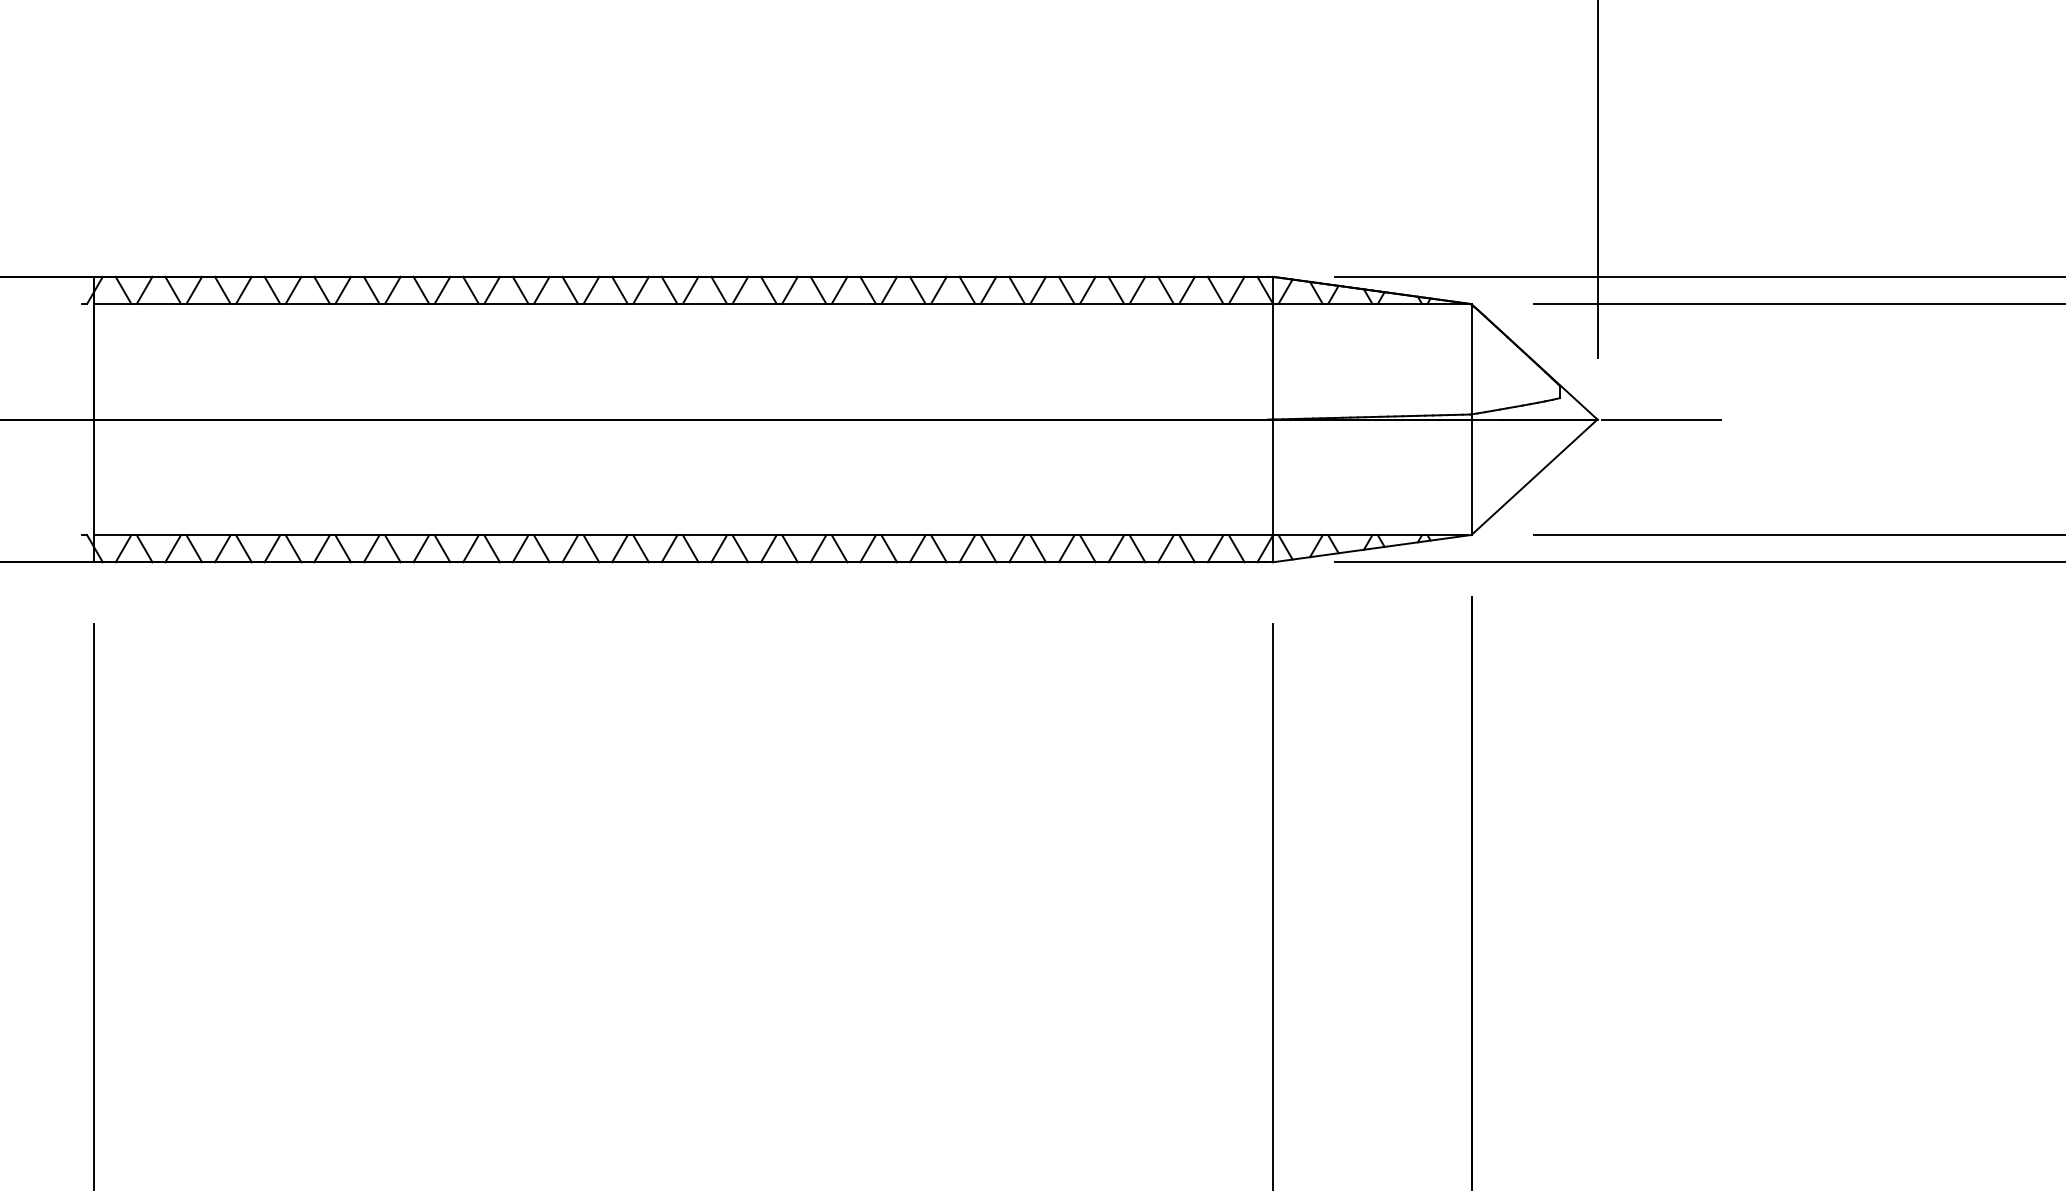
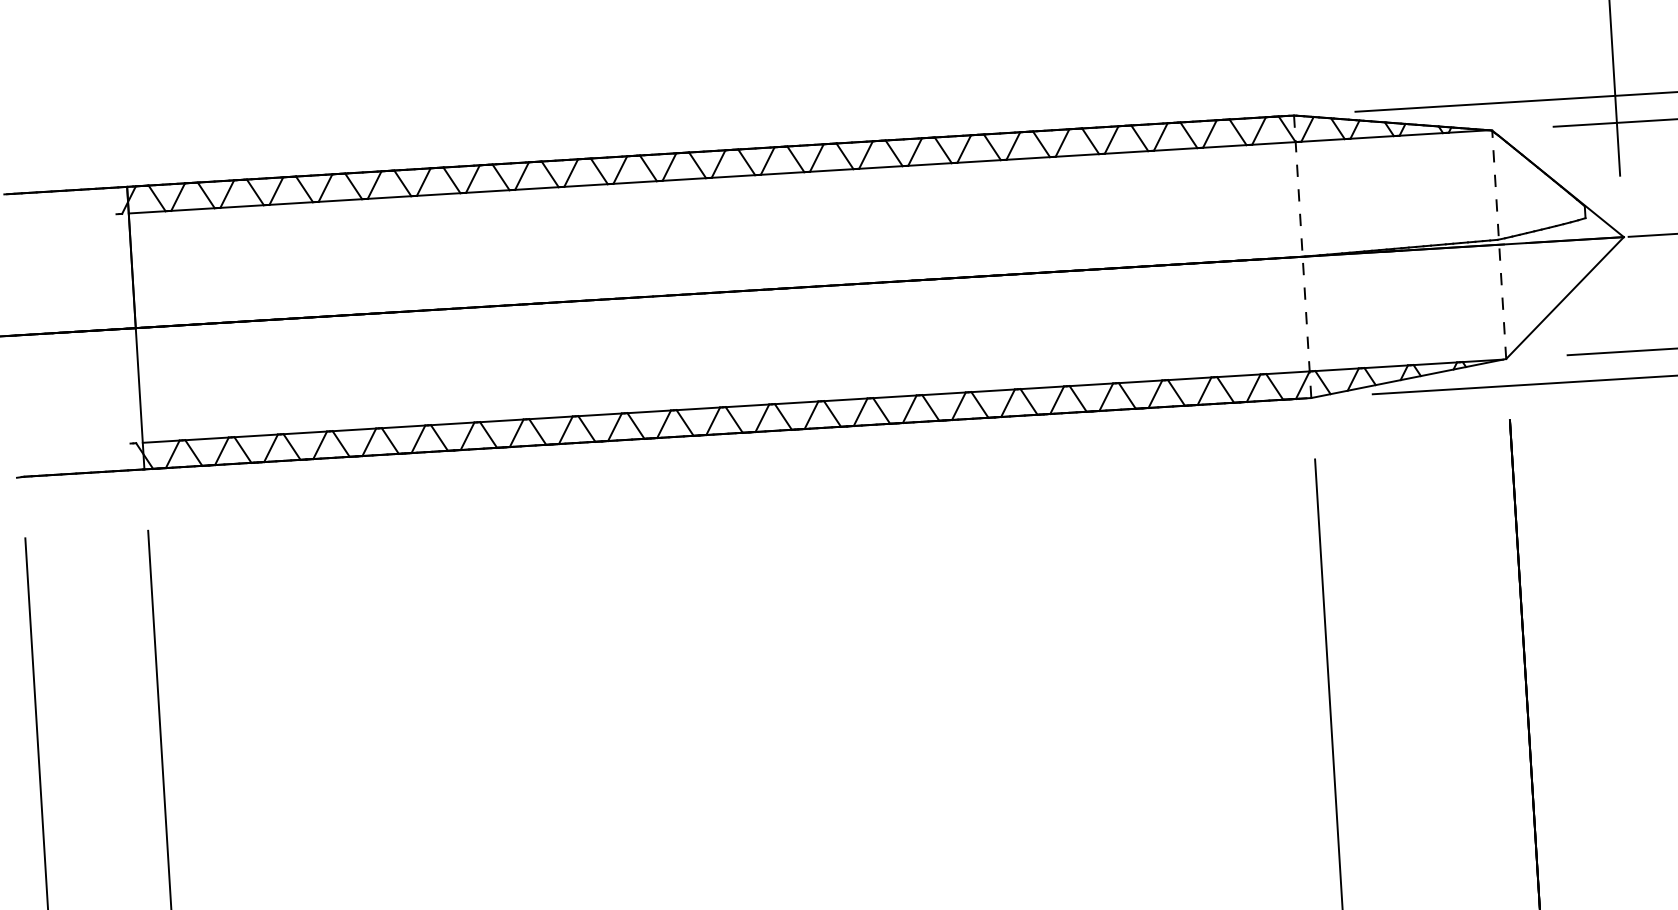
line: (1272, 419) -> (1302, 256), solid -> dashed
line: (1471, 419) -> (1499, 244), solid -> dashed

